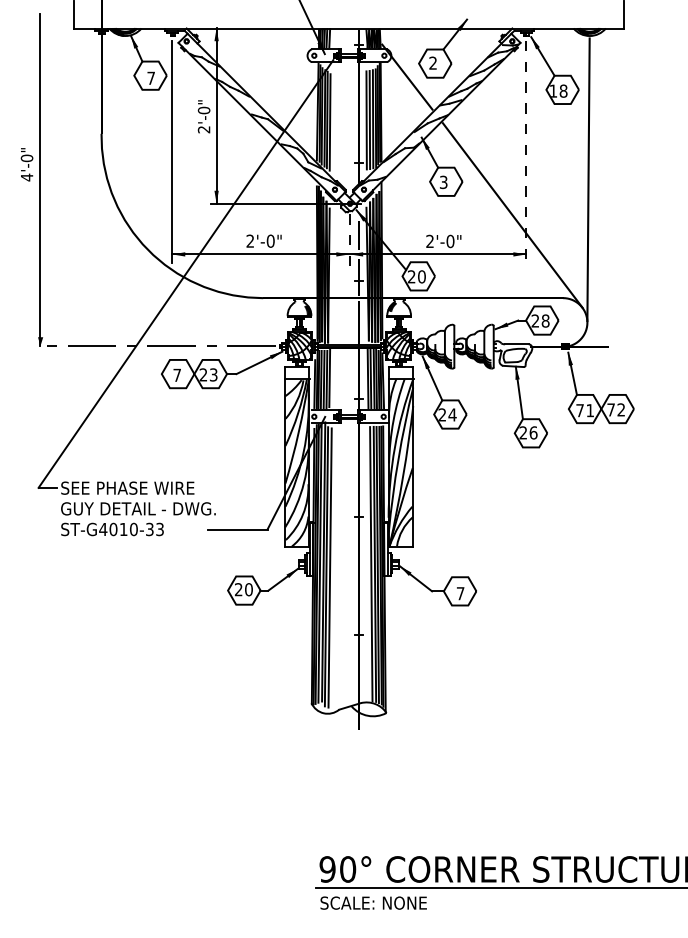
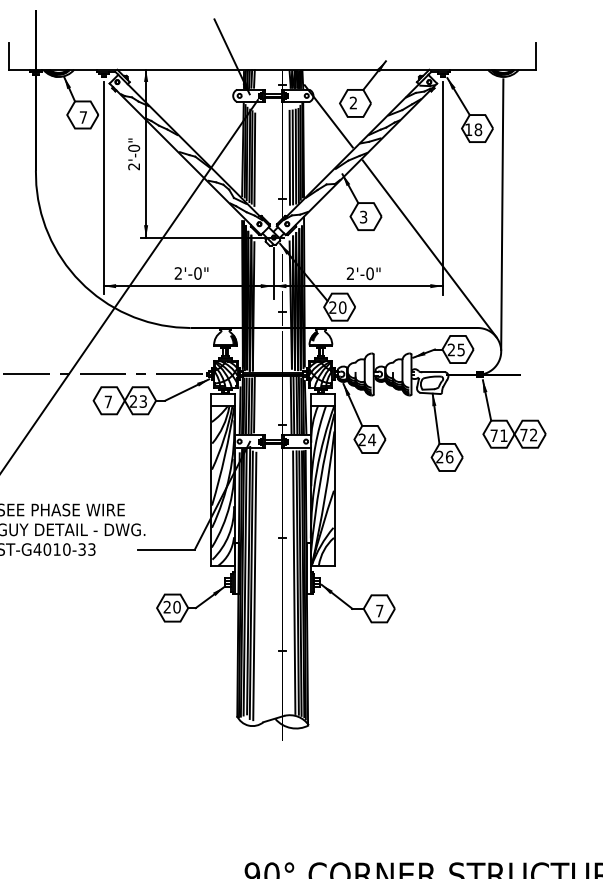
line: (526, 152) -> (442, 188), dashed -> solid
line: (350, 240) -> (274, 272), dashed -> solid
text: (545, 320) -> (461, 349), 28 -> 25

